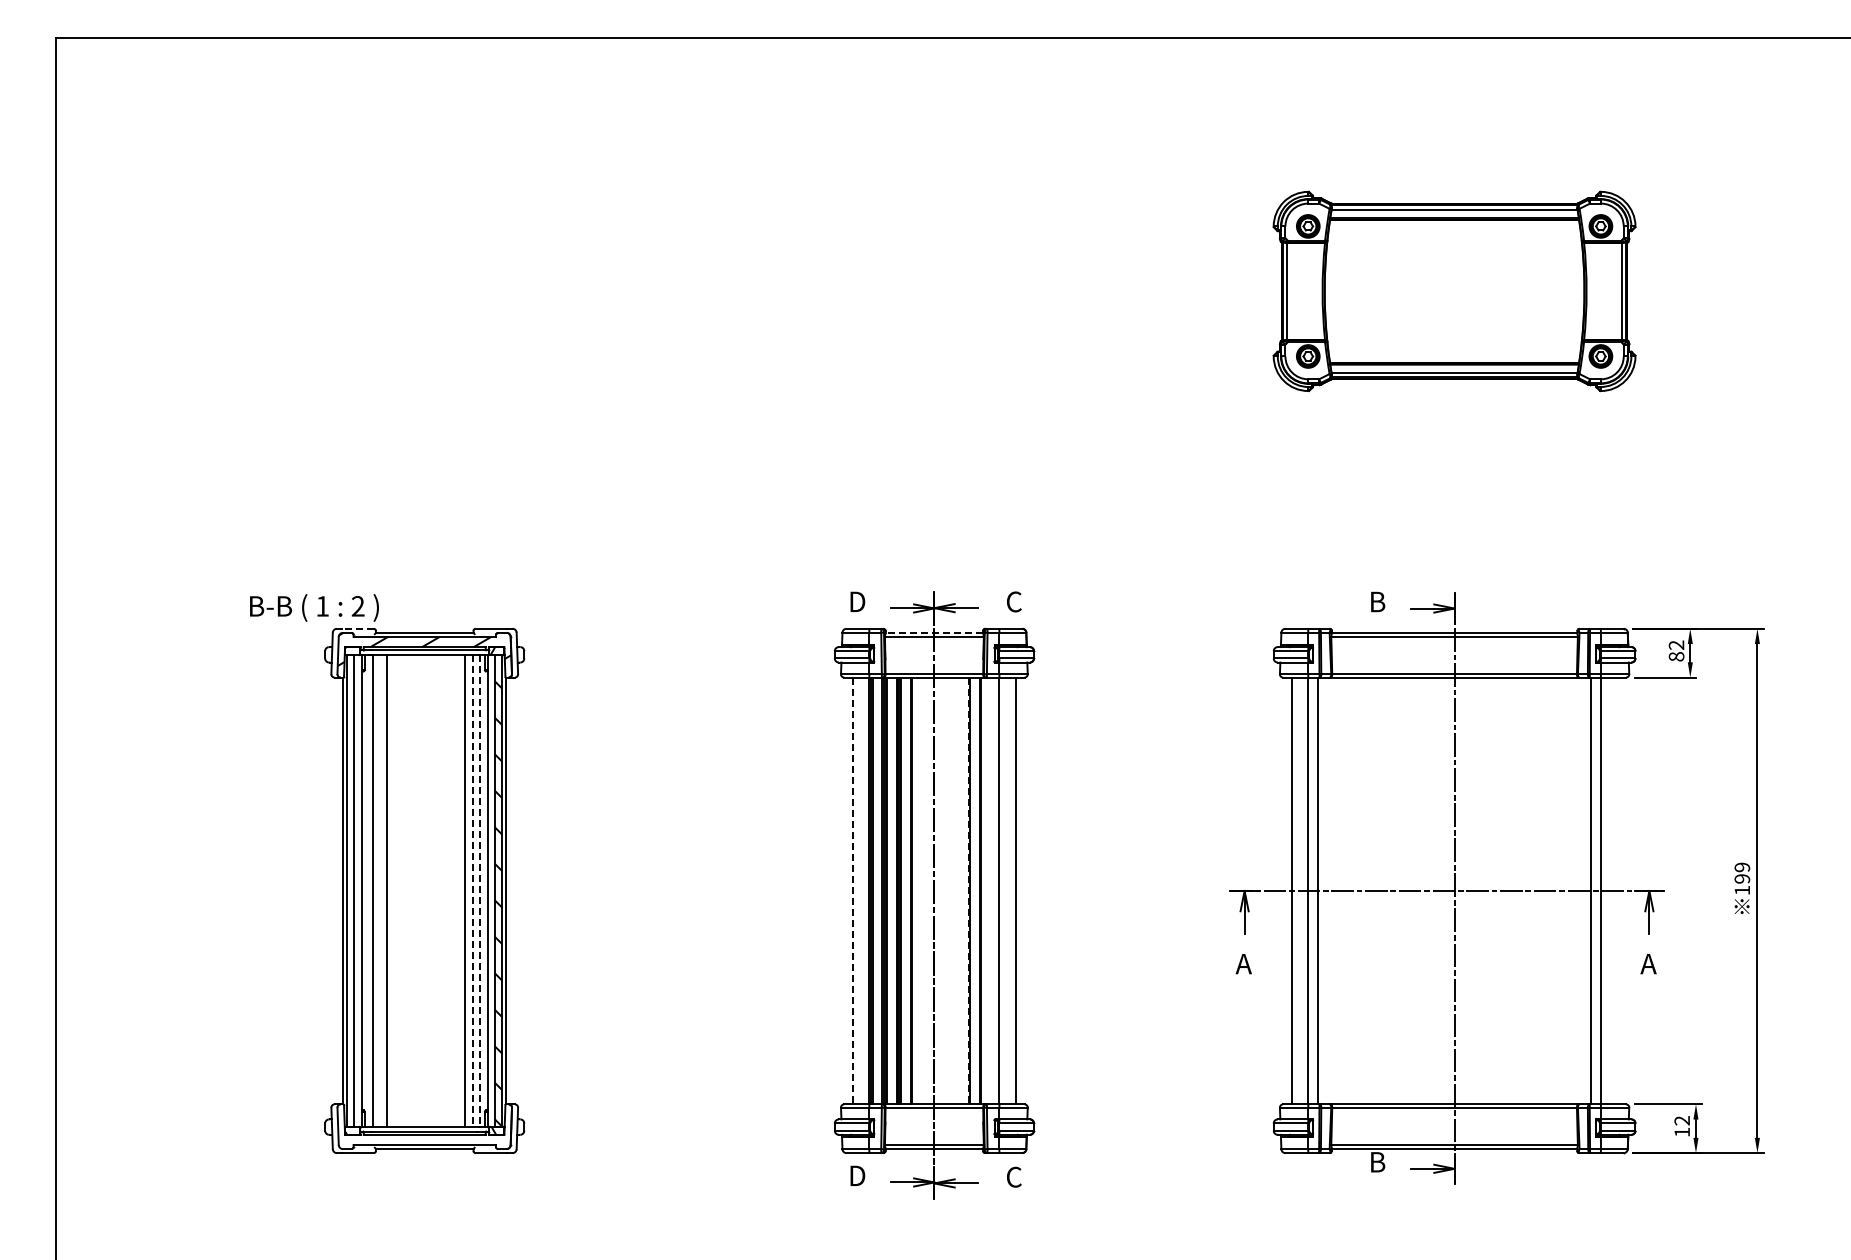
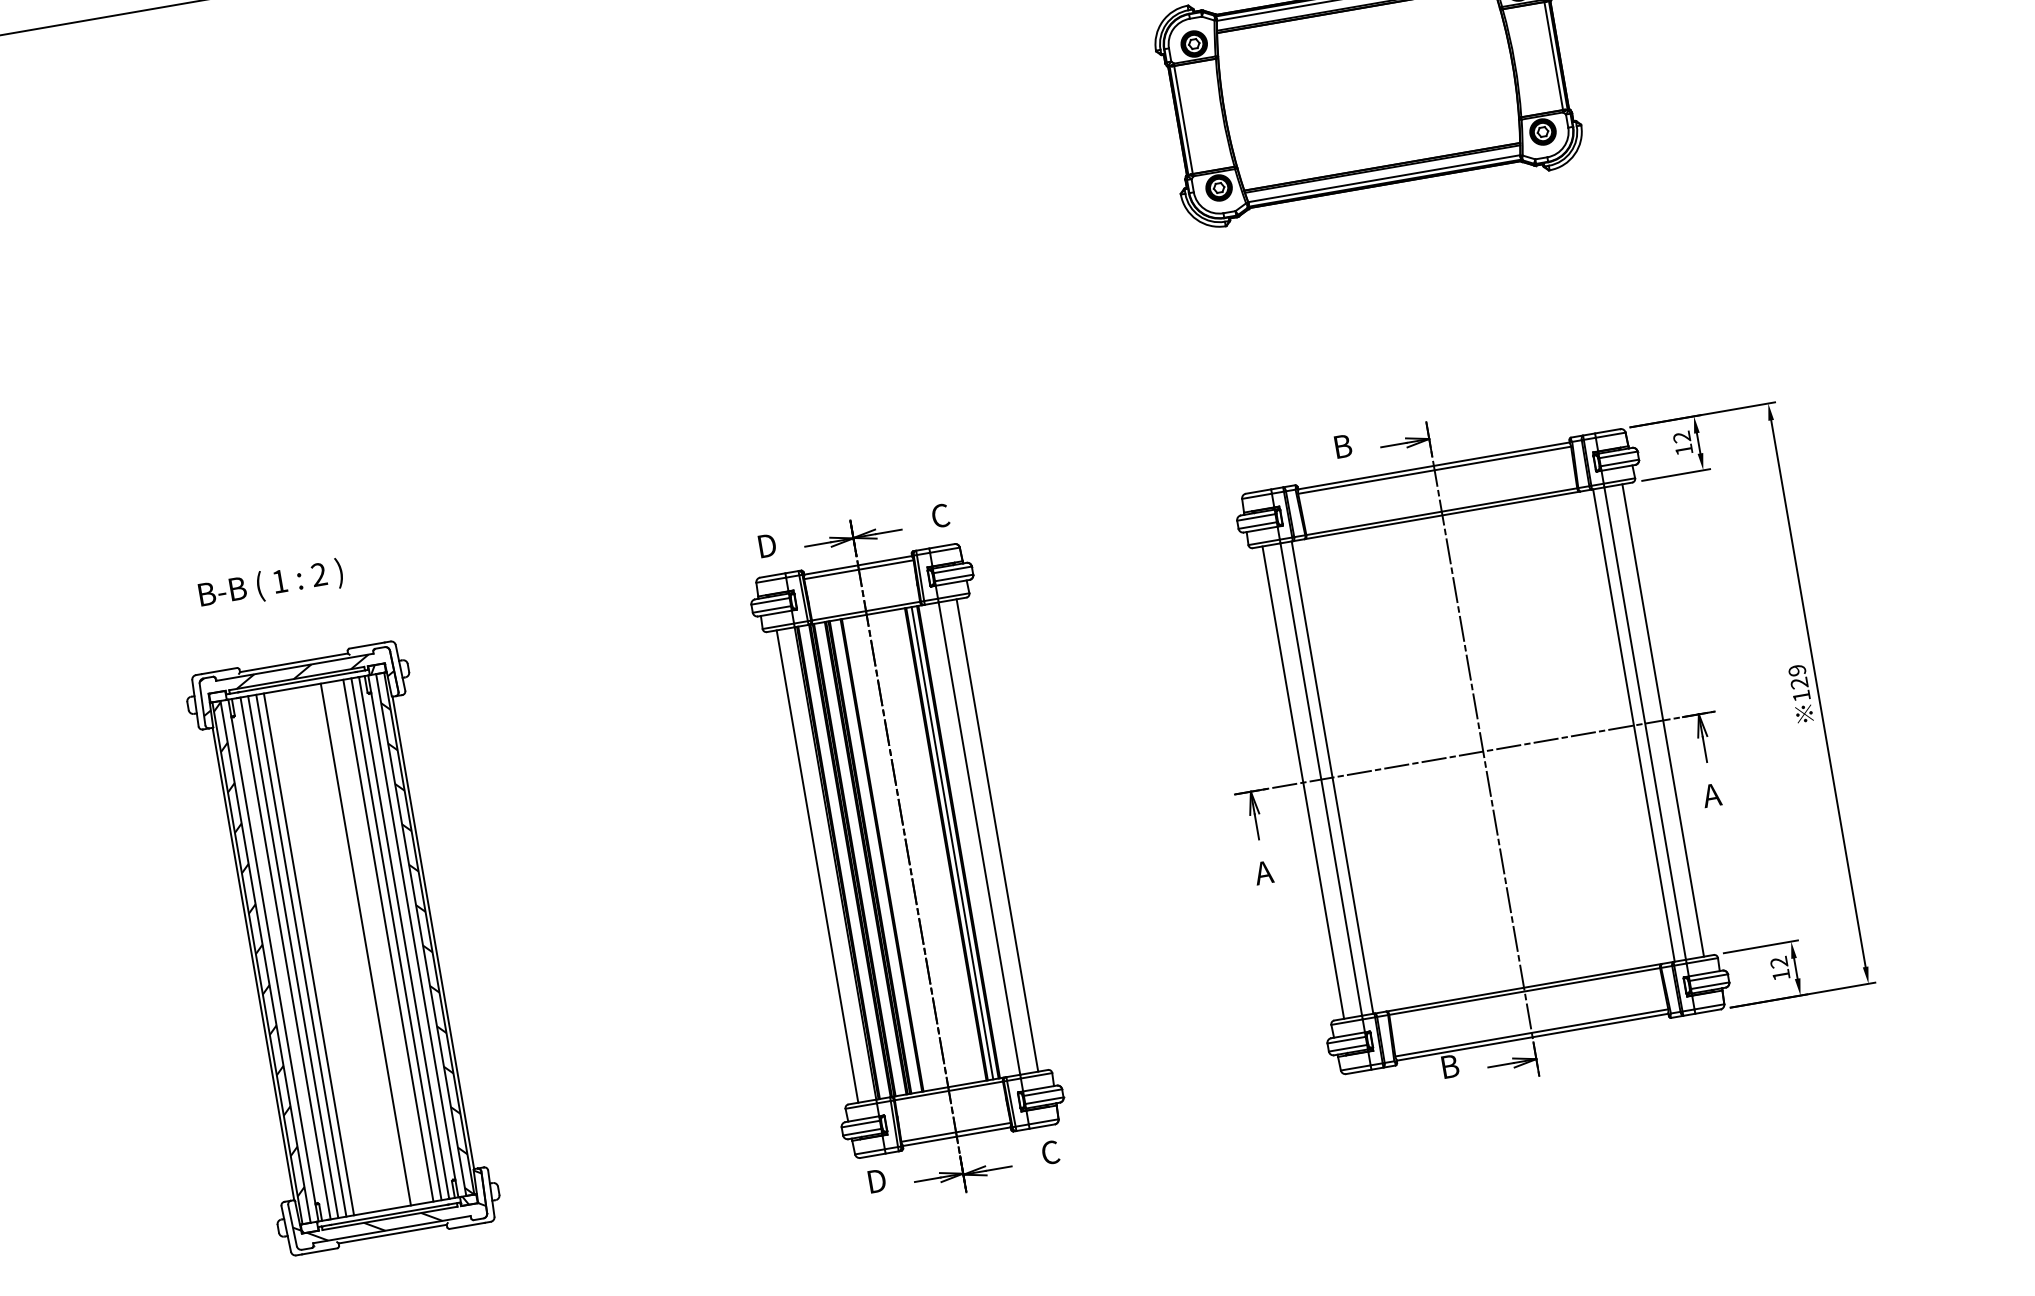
text: (314, 607) -> (271, 584), moved
line: (358, 628) -> (219, 670), dashed -> solid
line: (934, 632) -> (858, 564), dashed -> solid
text: (1676, 656) -> (1684, 449), 82 -> 12
hatch: (350, 878) -> (258, 948), added
text: (1742, 878) -> (1799, 682), 199 -> 129
line: (379, 890) -> (293, 956), added
line: (393, 890) -> (308, 953), added
line: (445, 890) -> (366, 943), added
line: (472, 890) -> (396, 938), dashed -> solid
line: (479, 890) -> (403, 937), dashed -> solid
line: (975, 890) -> (952, 842), added
line: (1617, 890) -> (1663, 719), added
line: (853, 891) -> (818, 867), dashed -> solid
line: (968, 891) -> (945, 845), dashed -> solid
hatch: (424, 1124) -> (387, 1206), added

